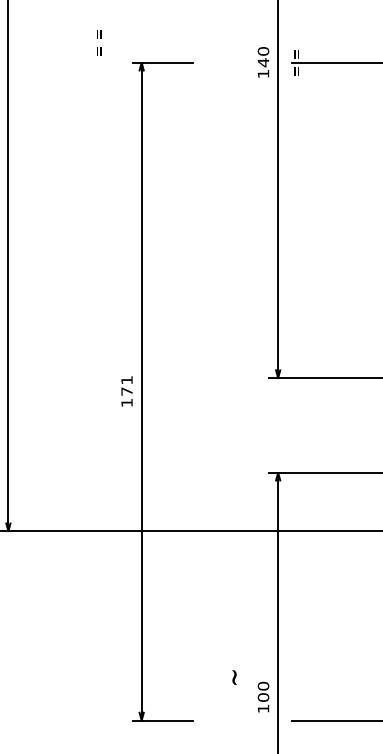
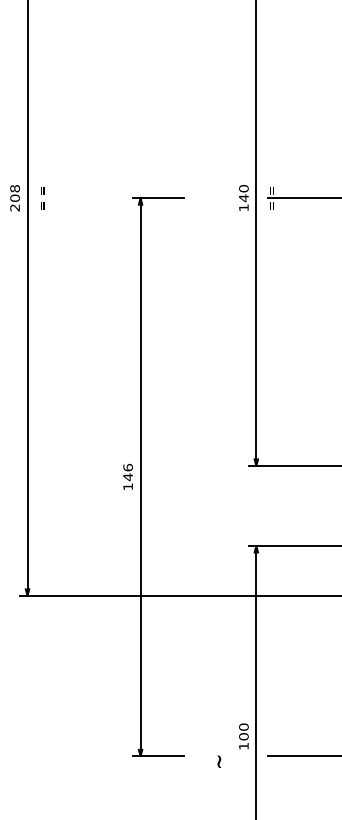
text: (99, 42) -> (42, 198), moved
text: (127, 386) -> (128, 472), 171 -> 146
text: (234, 677) -> (219, 761), moved

